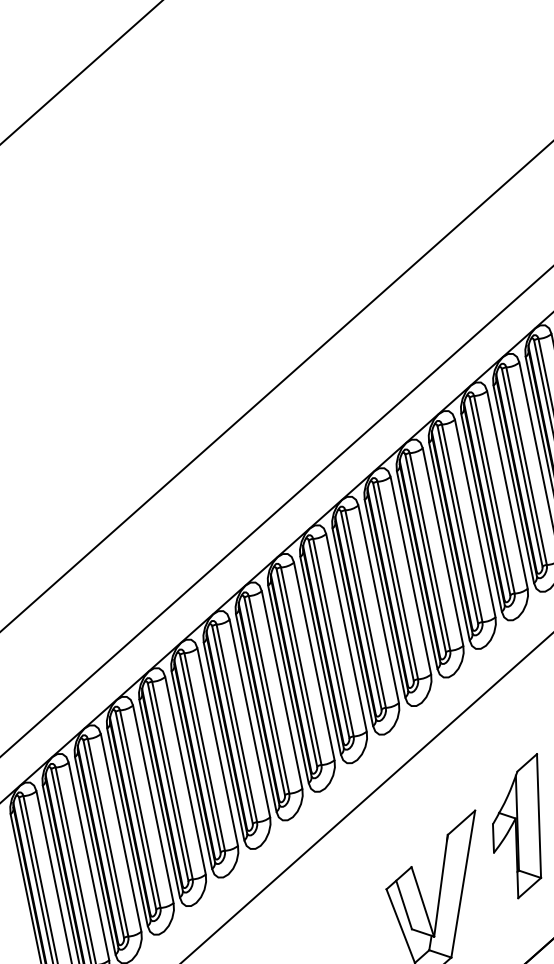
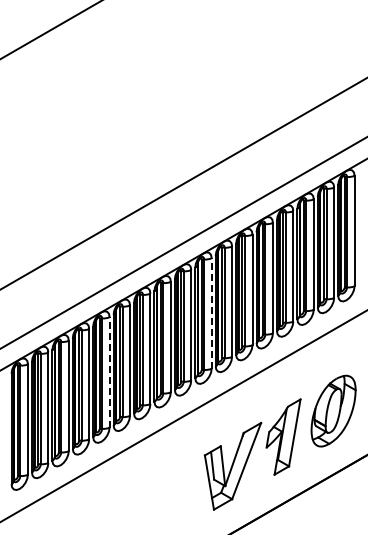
line: (345, 631) -> (211, 312), solid -> dashed
line: (185, 774) -> (109, 371), solid -> dashed

